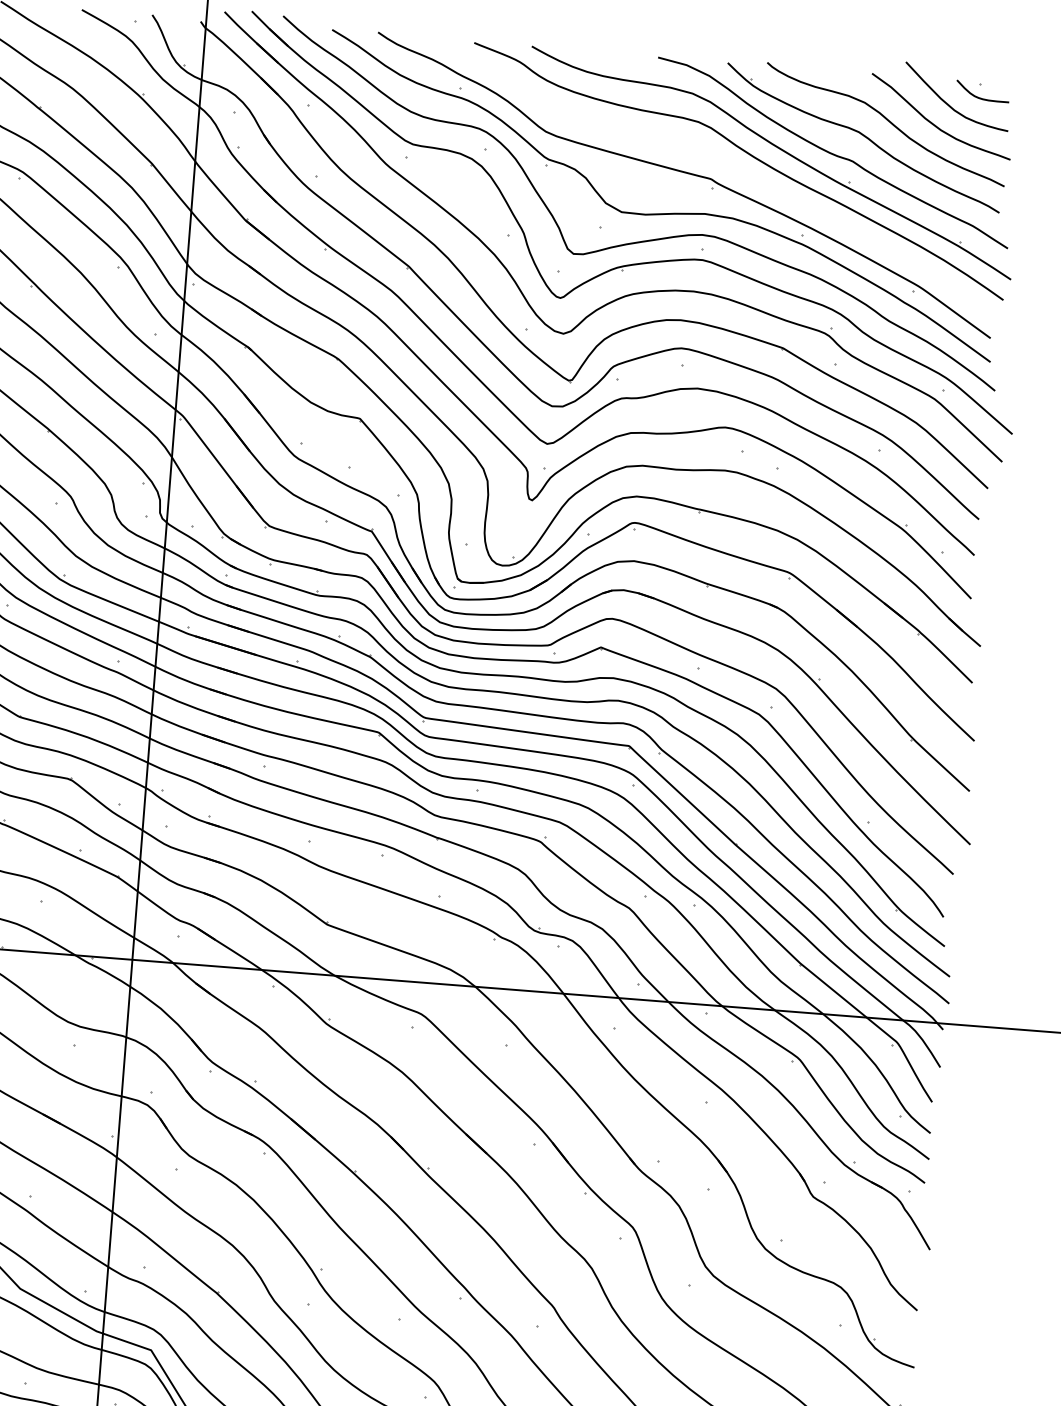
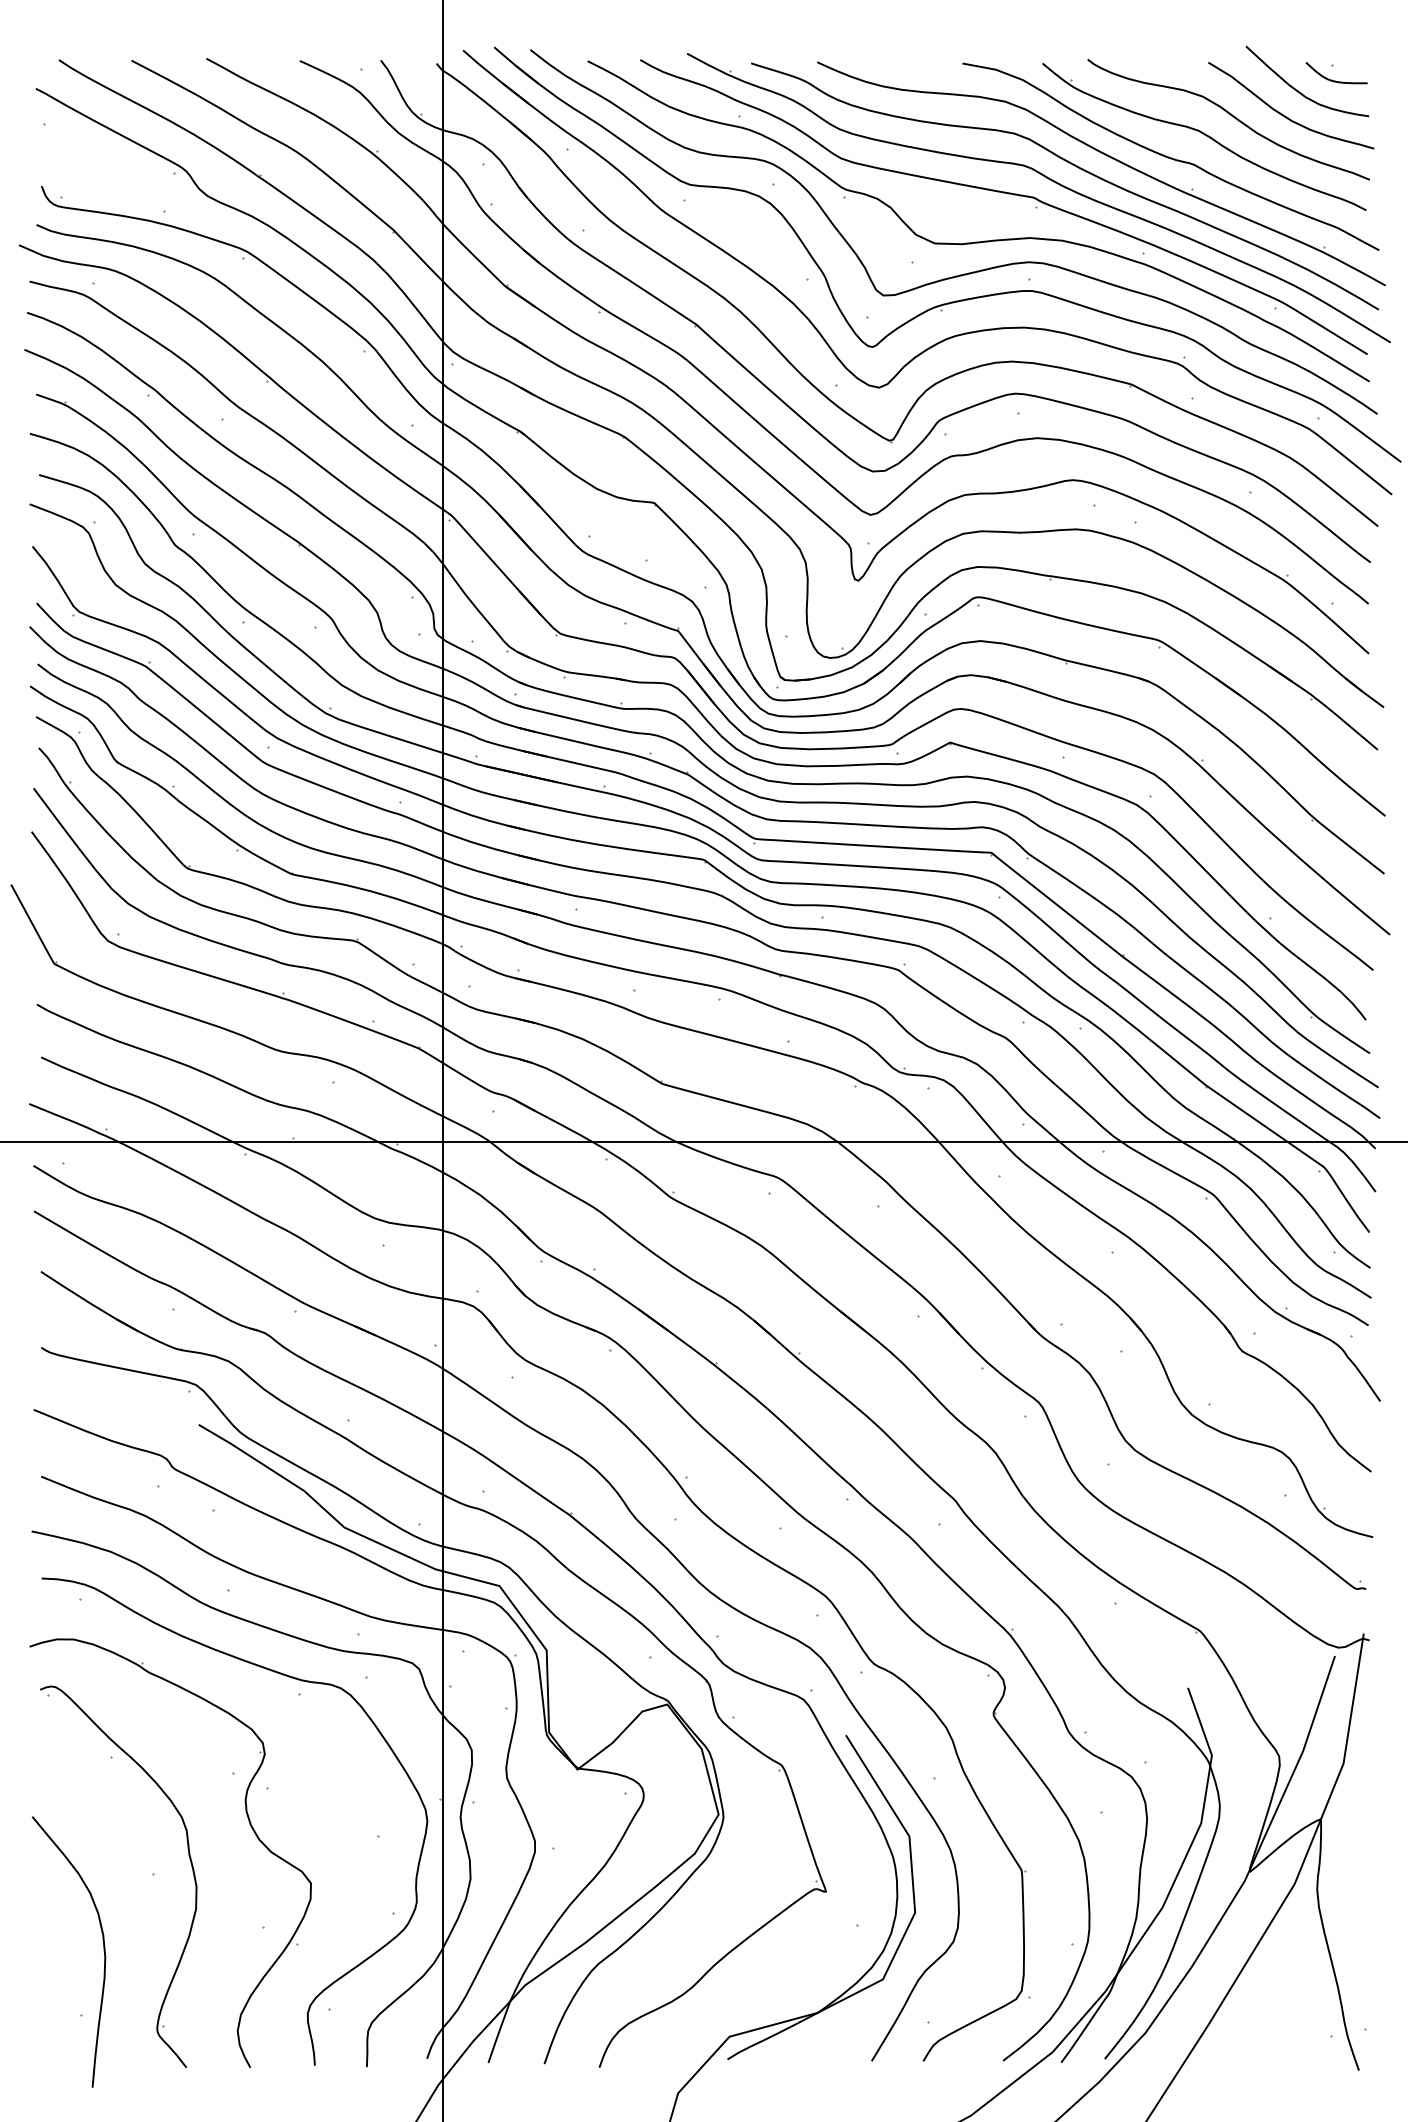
part: (727, 166) -> (1051, 181), added

